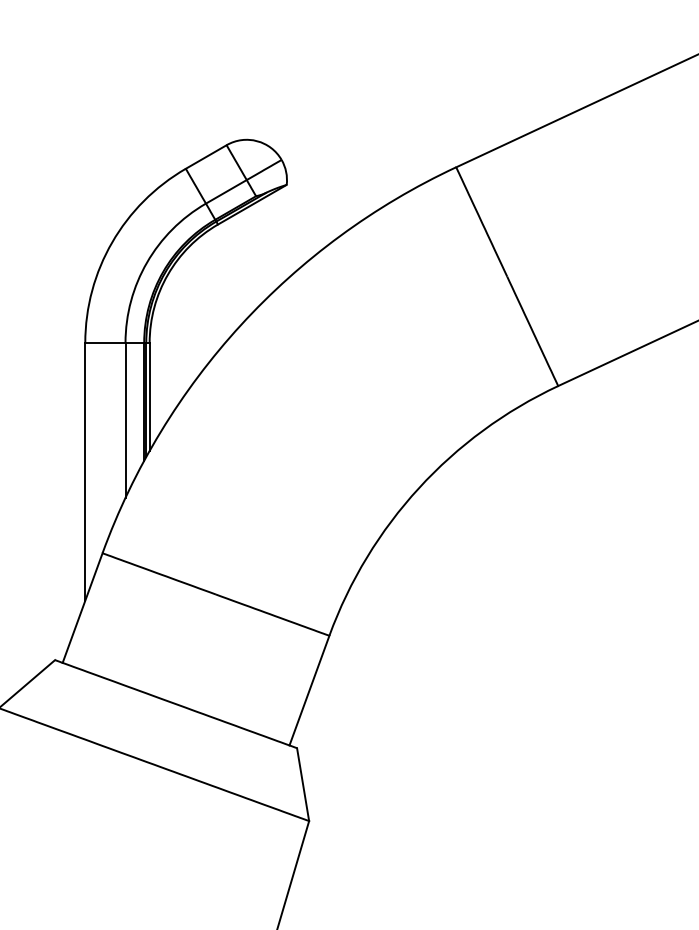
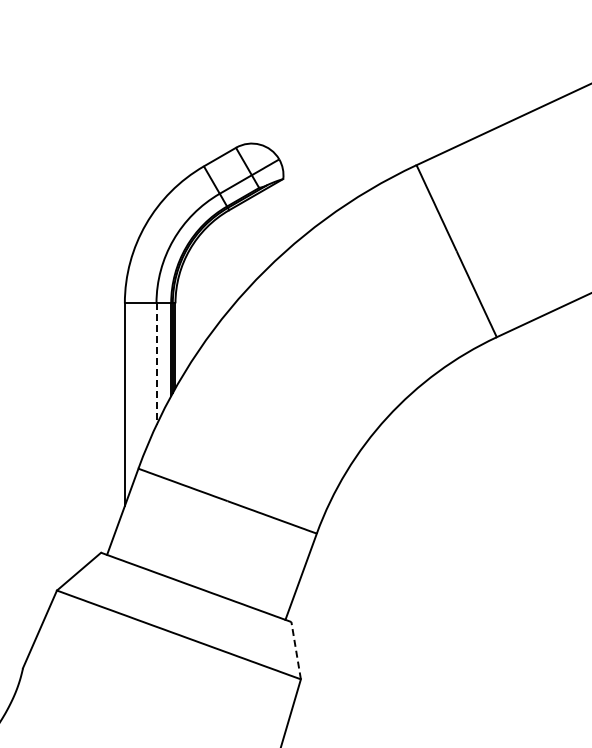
line: (125, 420) -> (156, 364), solid -> dashed
line: (303, 784) -> (296, 650), solid -> dashed

